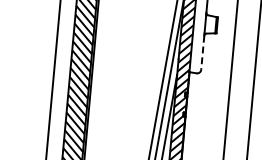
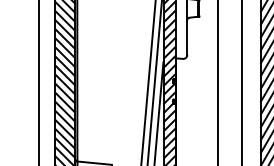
line: (202, 53) -> (187, 38), dashed -> solid

